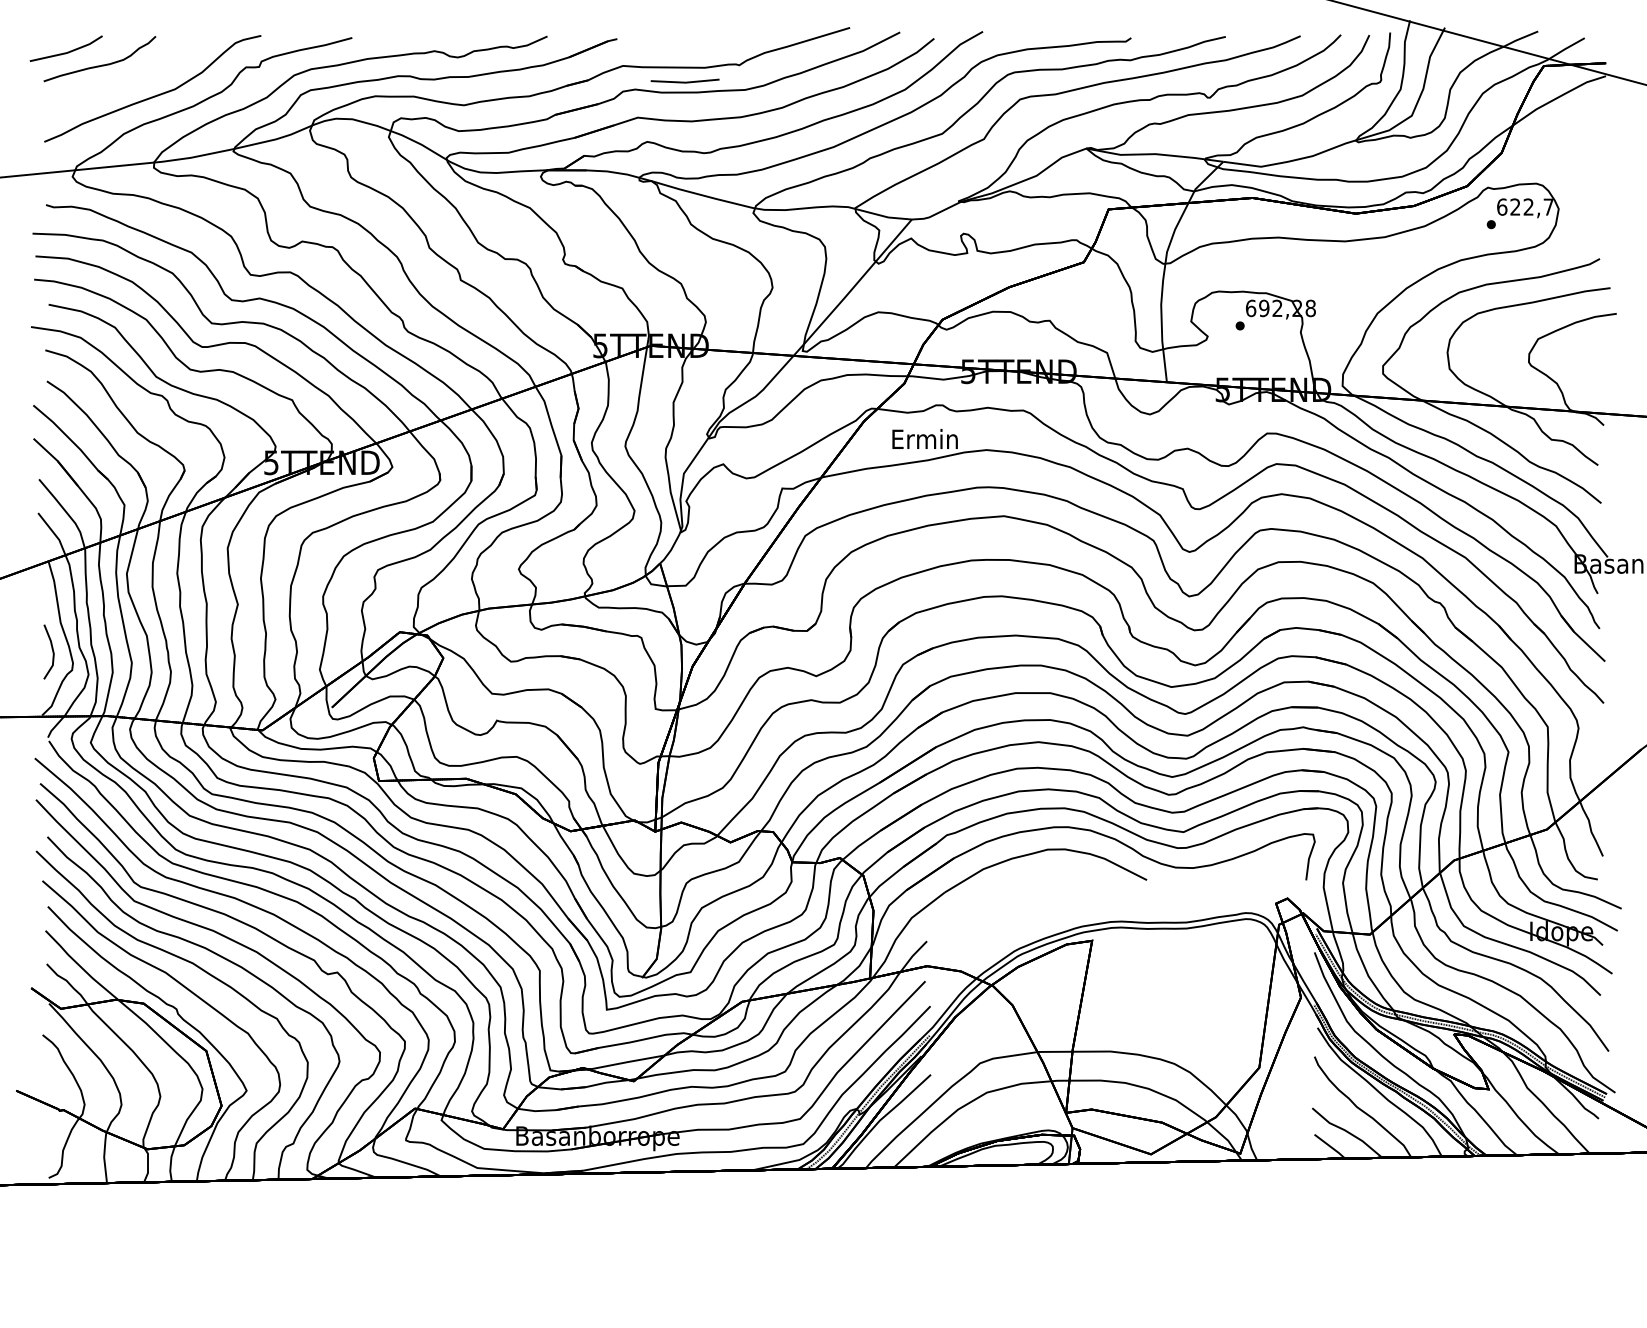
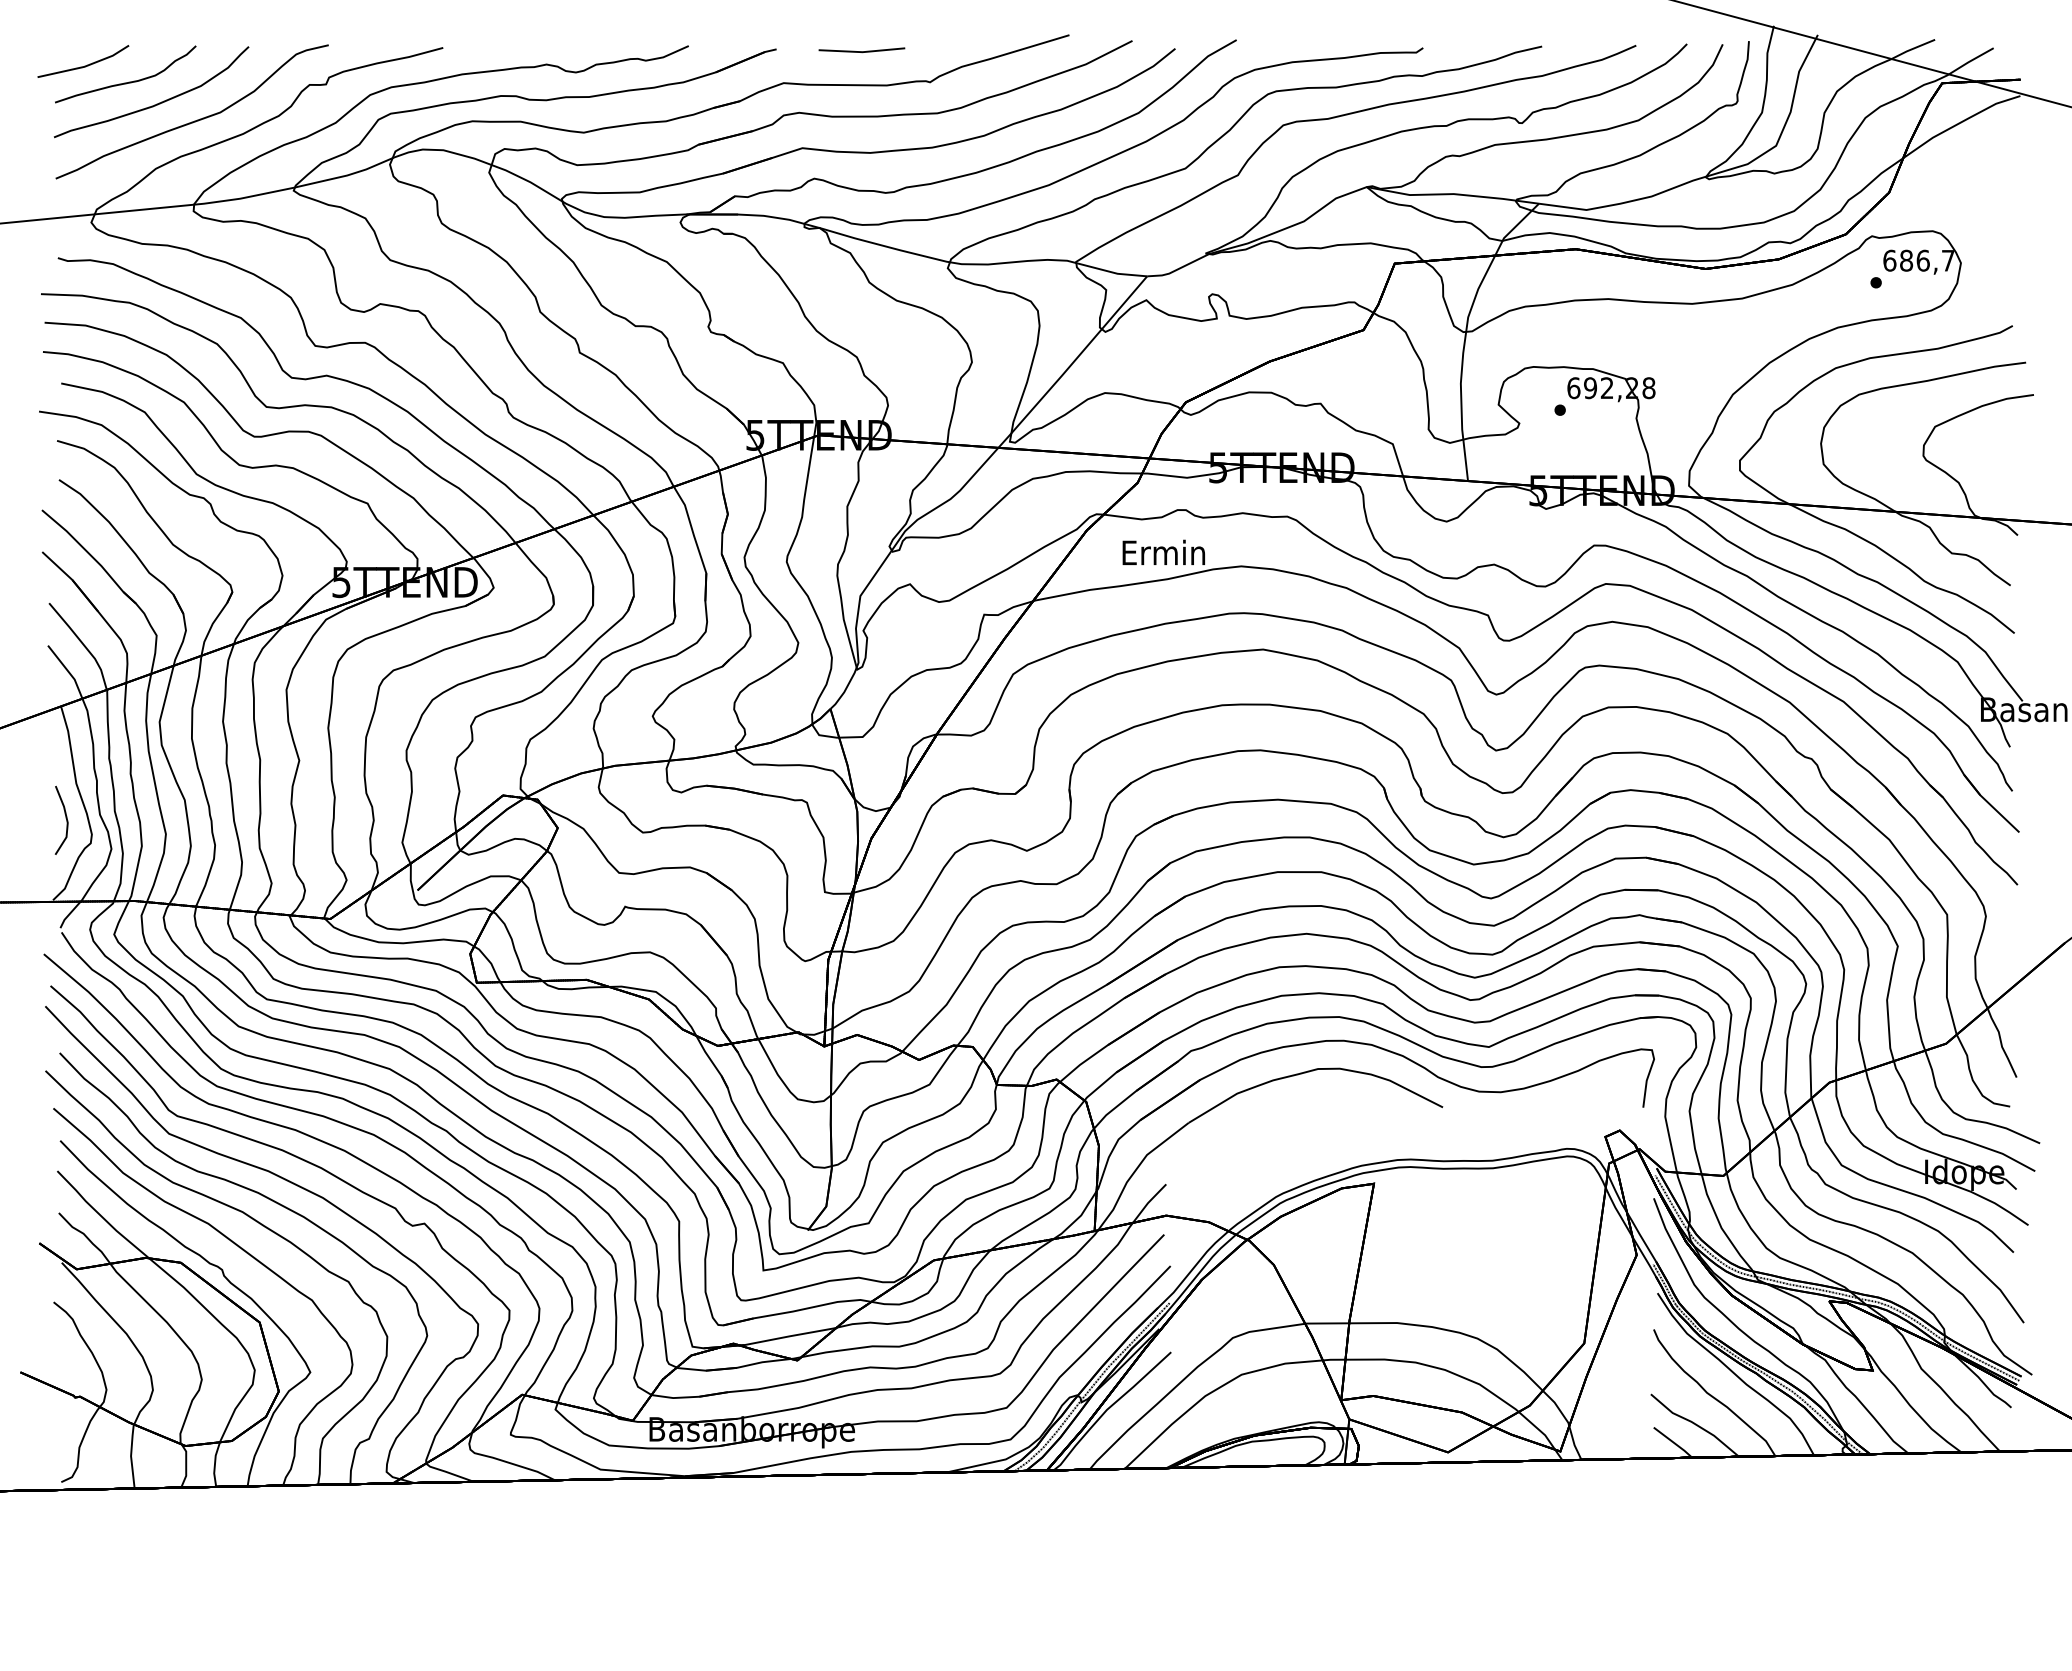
curve: (124, 82) -> (156, 103), added
line: (684, 82) -> (861, 51), moved
text: (1521, 206) -> (1914, 260), 622,7 -> 686,7

